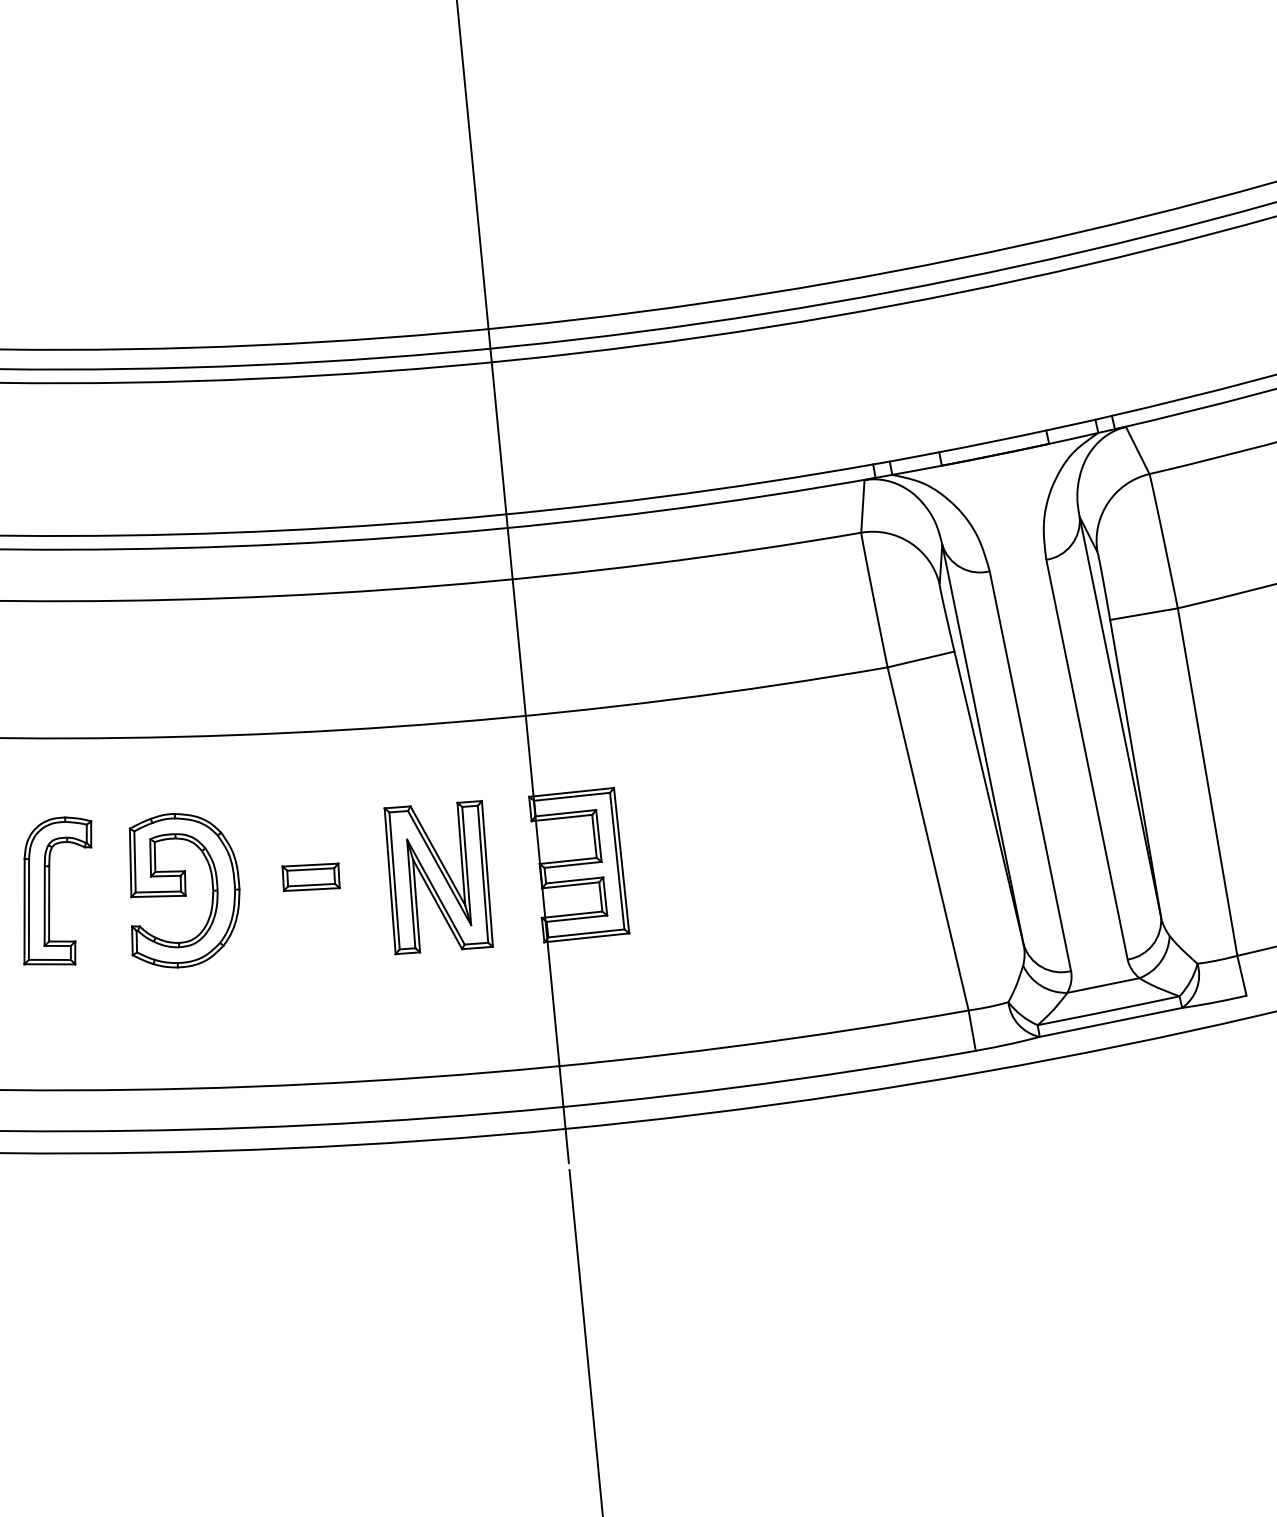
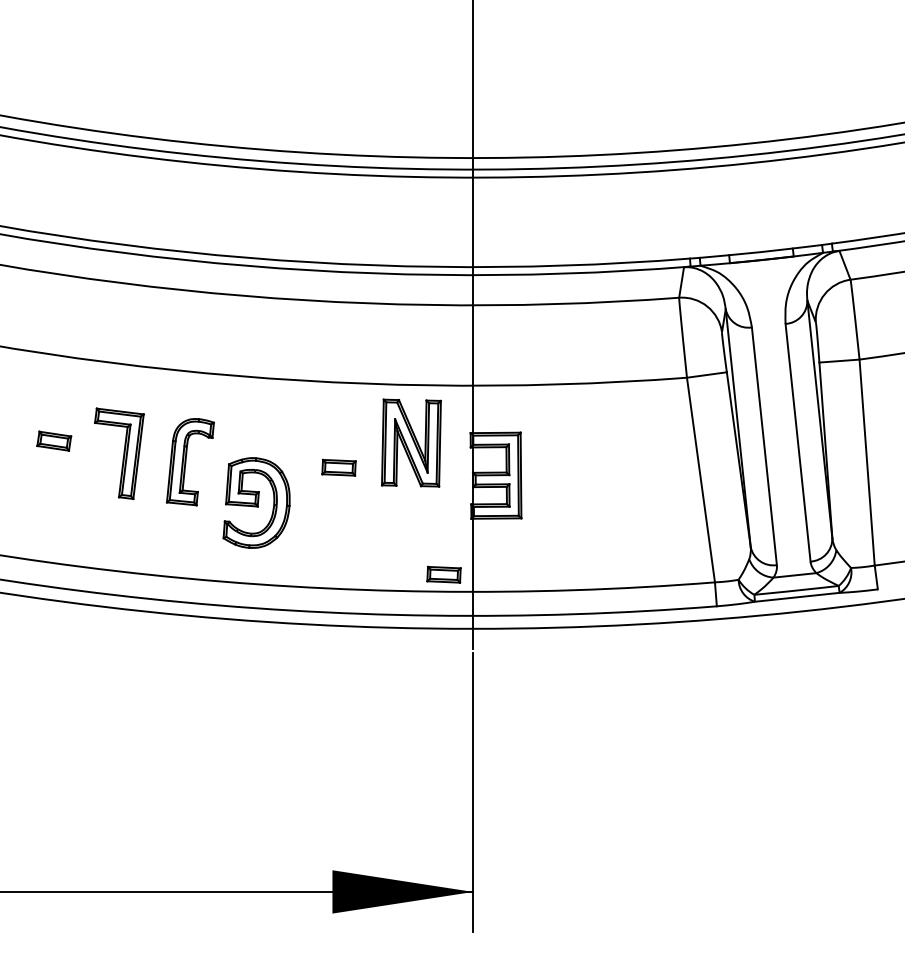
part: (438, 876) -> (411, 442), moved
part: (182, 889) -> (256, 502), moved
part: (506, 1041) -> (443, 574), added

